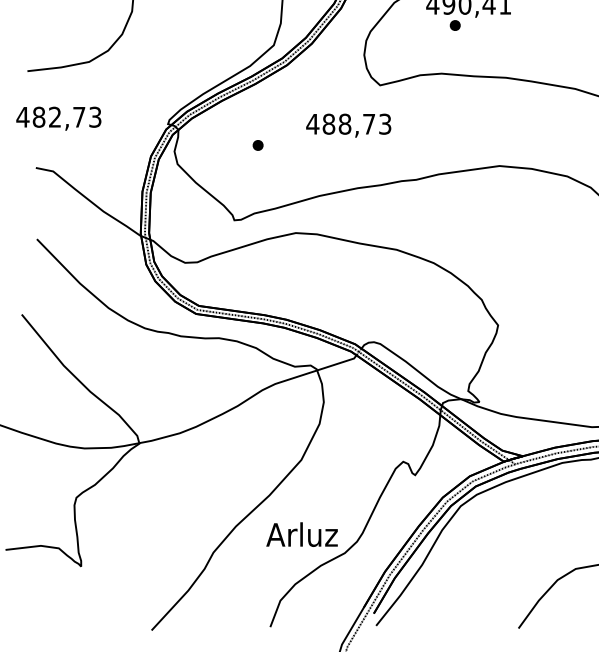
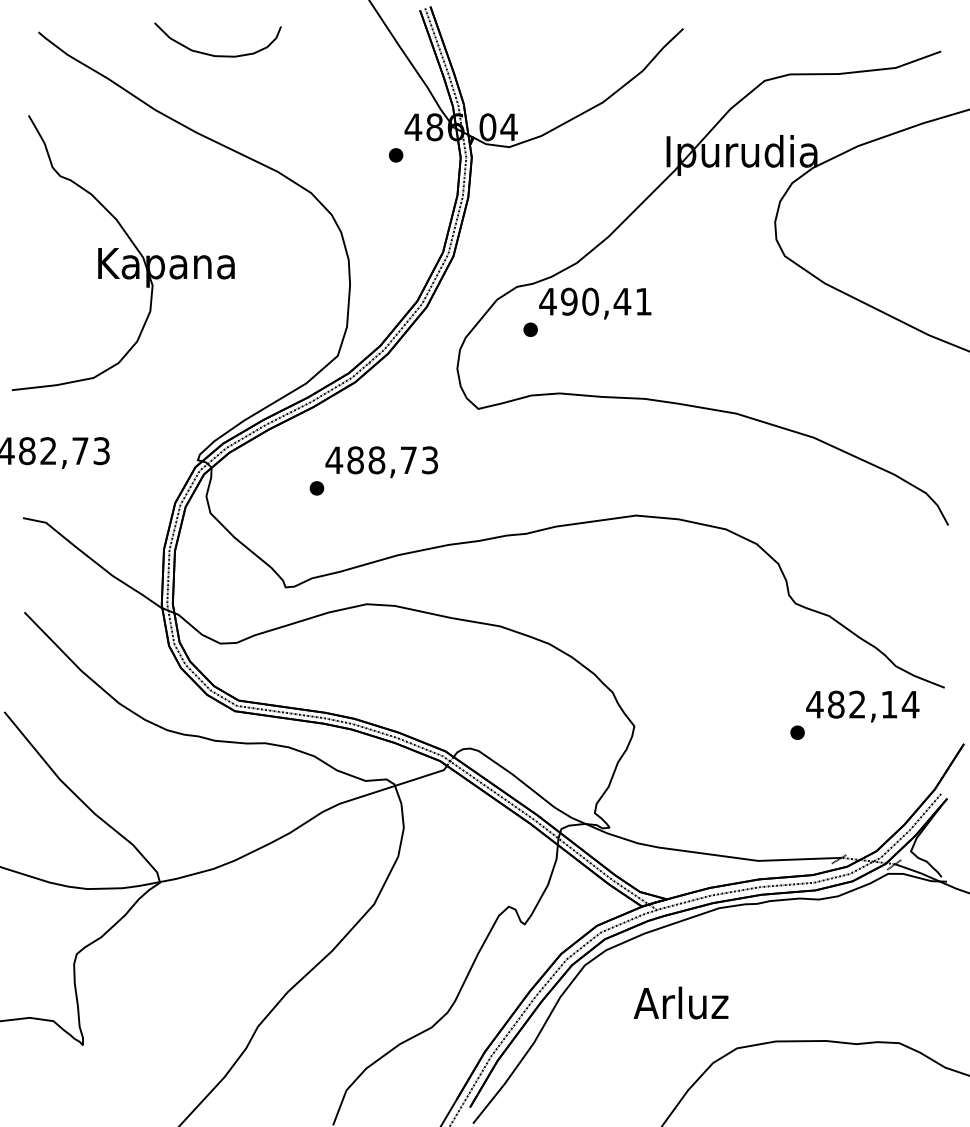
part: (455, 25) -> (530, 329), moved
text: (348, 125) -> (381, 462), moved
text: (301, 534) -> (680, 1002), moved

